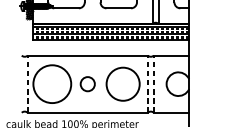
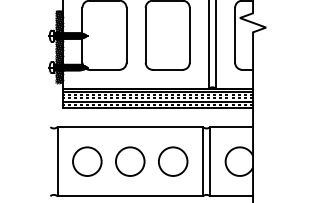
line: (27, 84) -> (57, 161), dashed -> solid
circle: (52, 84) -> (87, 161), size x0.62
circle: (87, 84) -> (129, 161), size x1.67
circle: (123, 84) -> (173, 161), size x0.71
line: (148, 84) -> (203, 161), dashed -> solid
line: (154, 84) -> (210, 161), dashed -> solid

